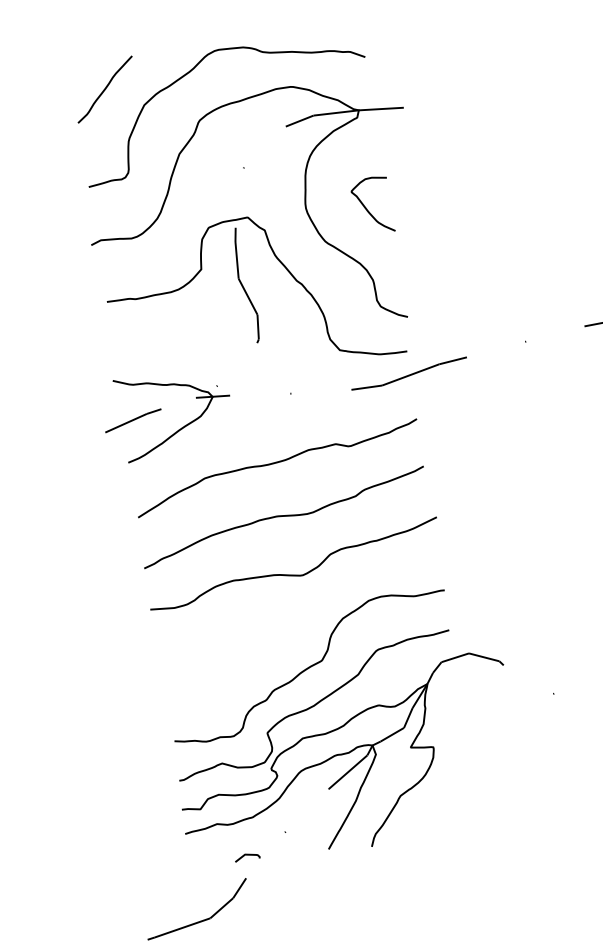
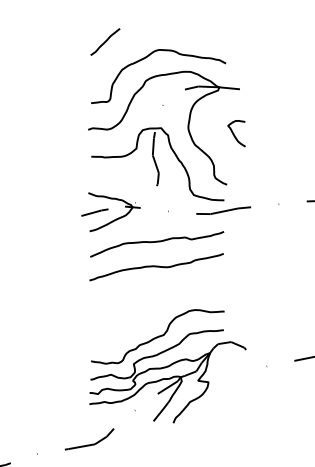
line: (105, 88) -> (105, 41), moved
curve: (367, 206) -> (234, 133), moved
curve: (294, 573) -> (157, 293), removed
curve: (248, 855) -> (116, 418), removed

